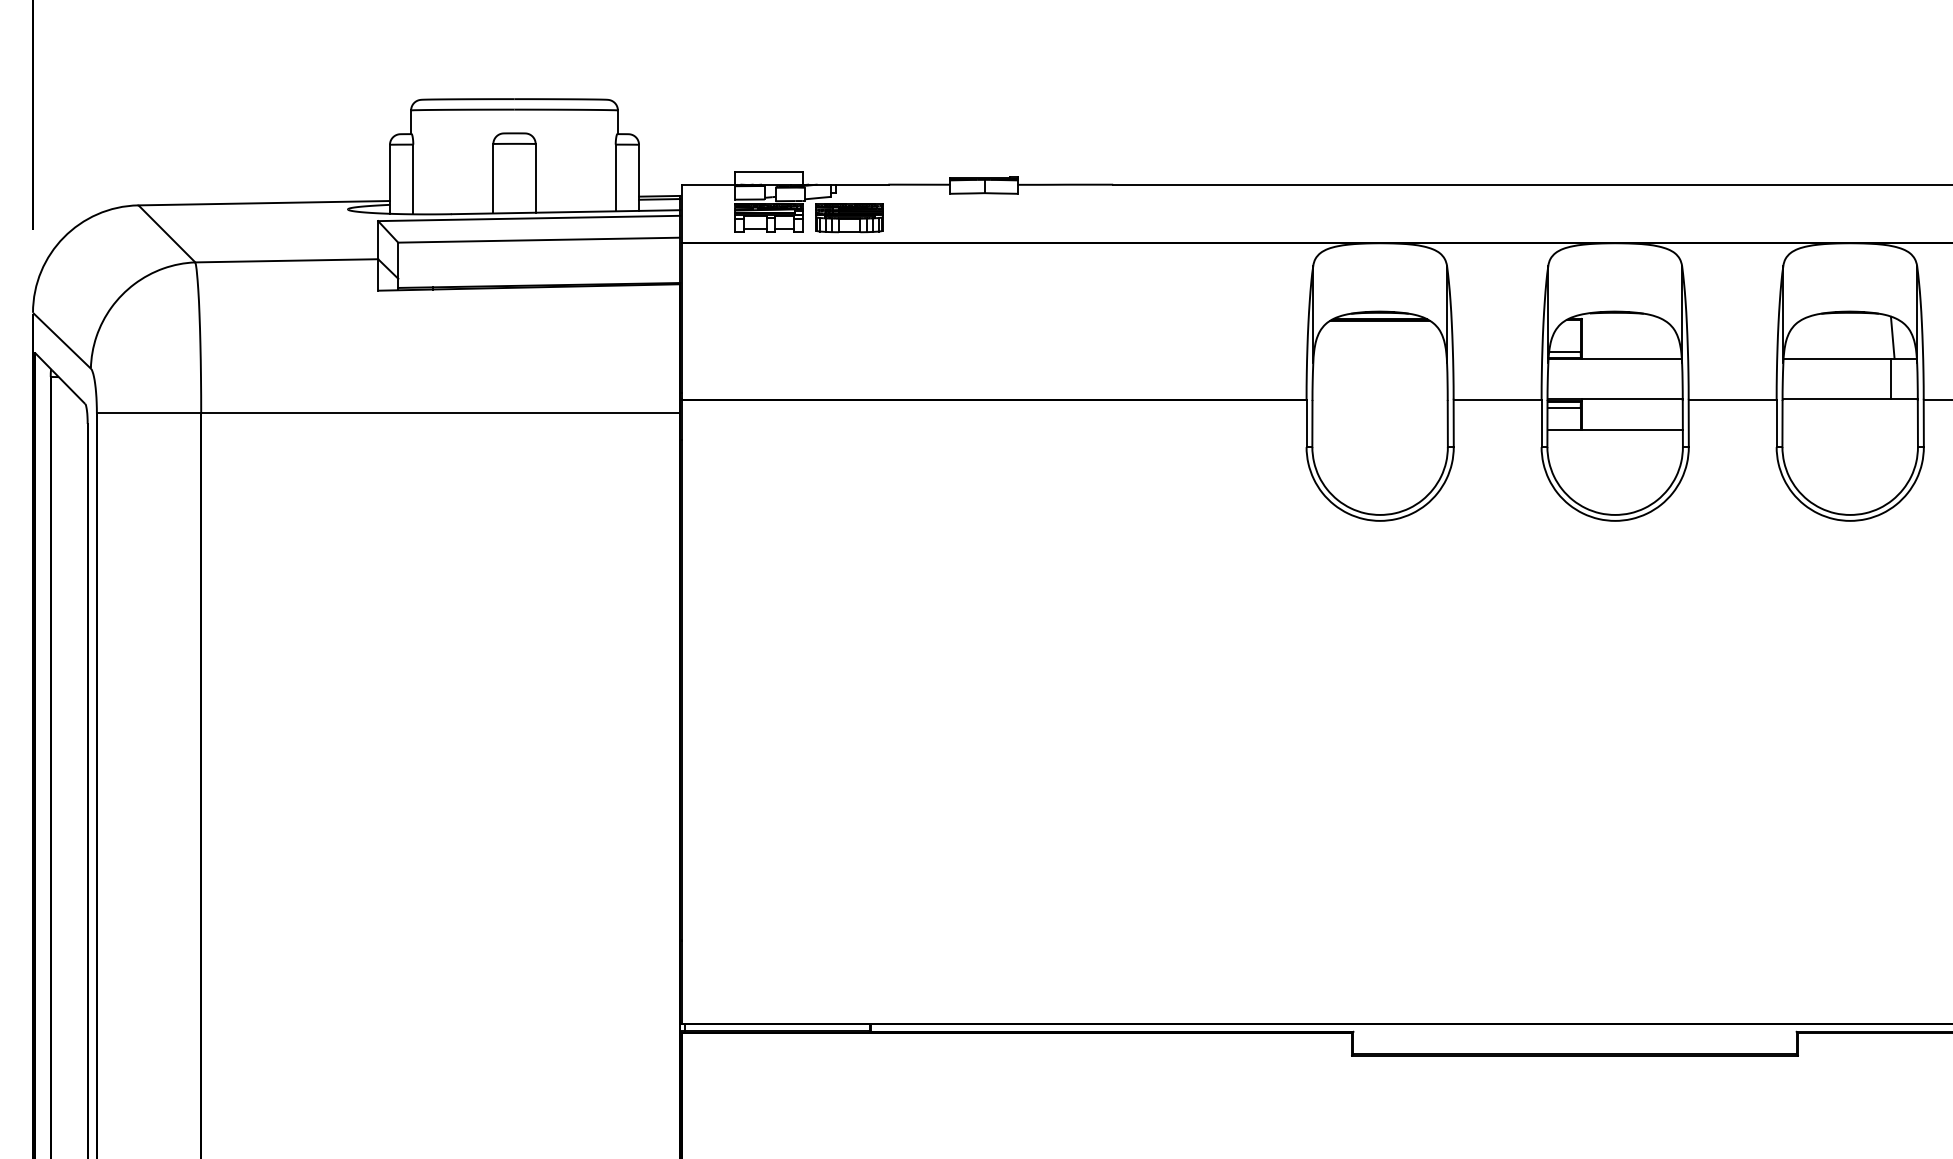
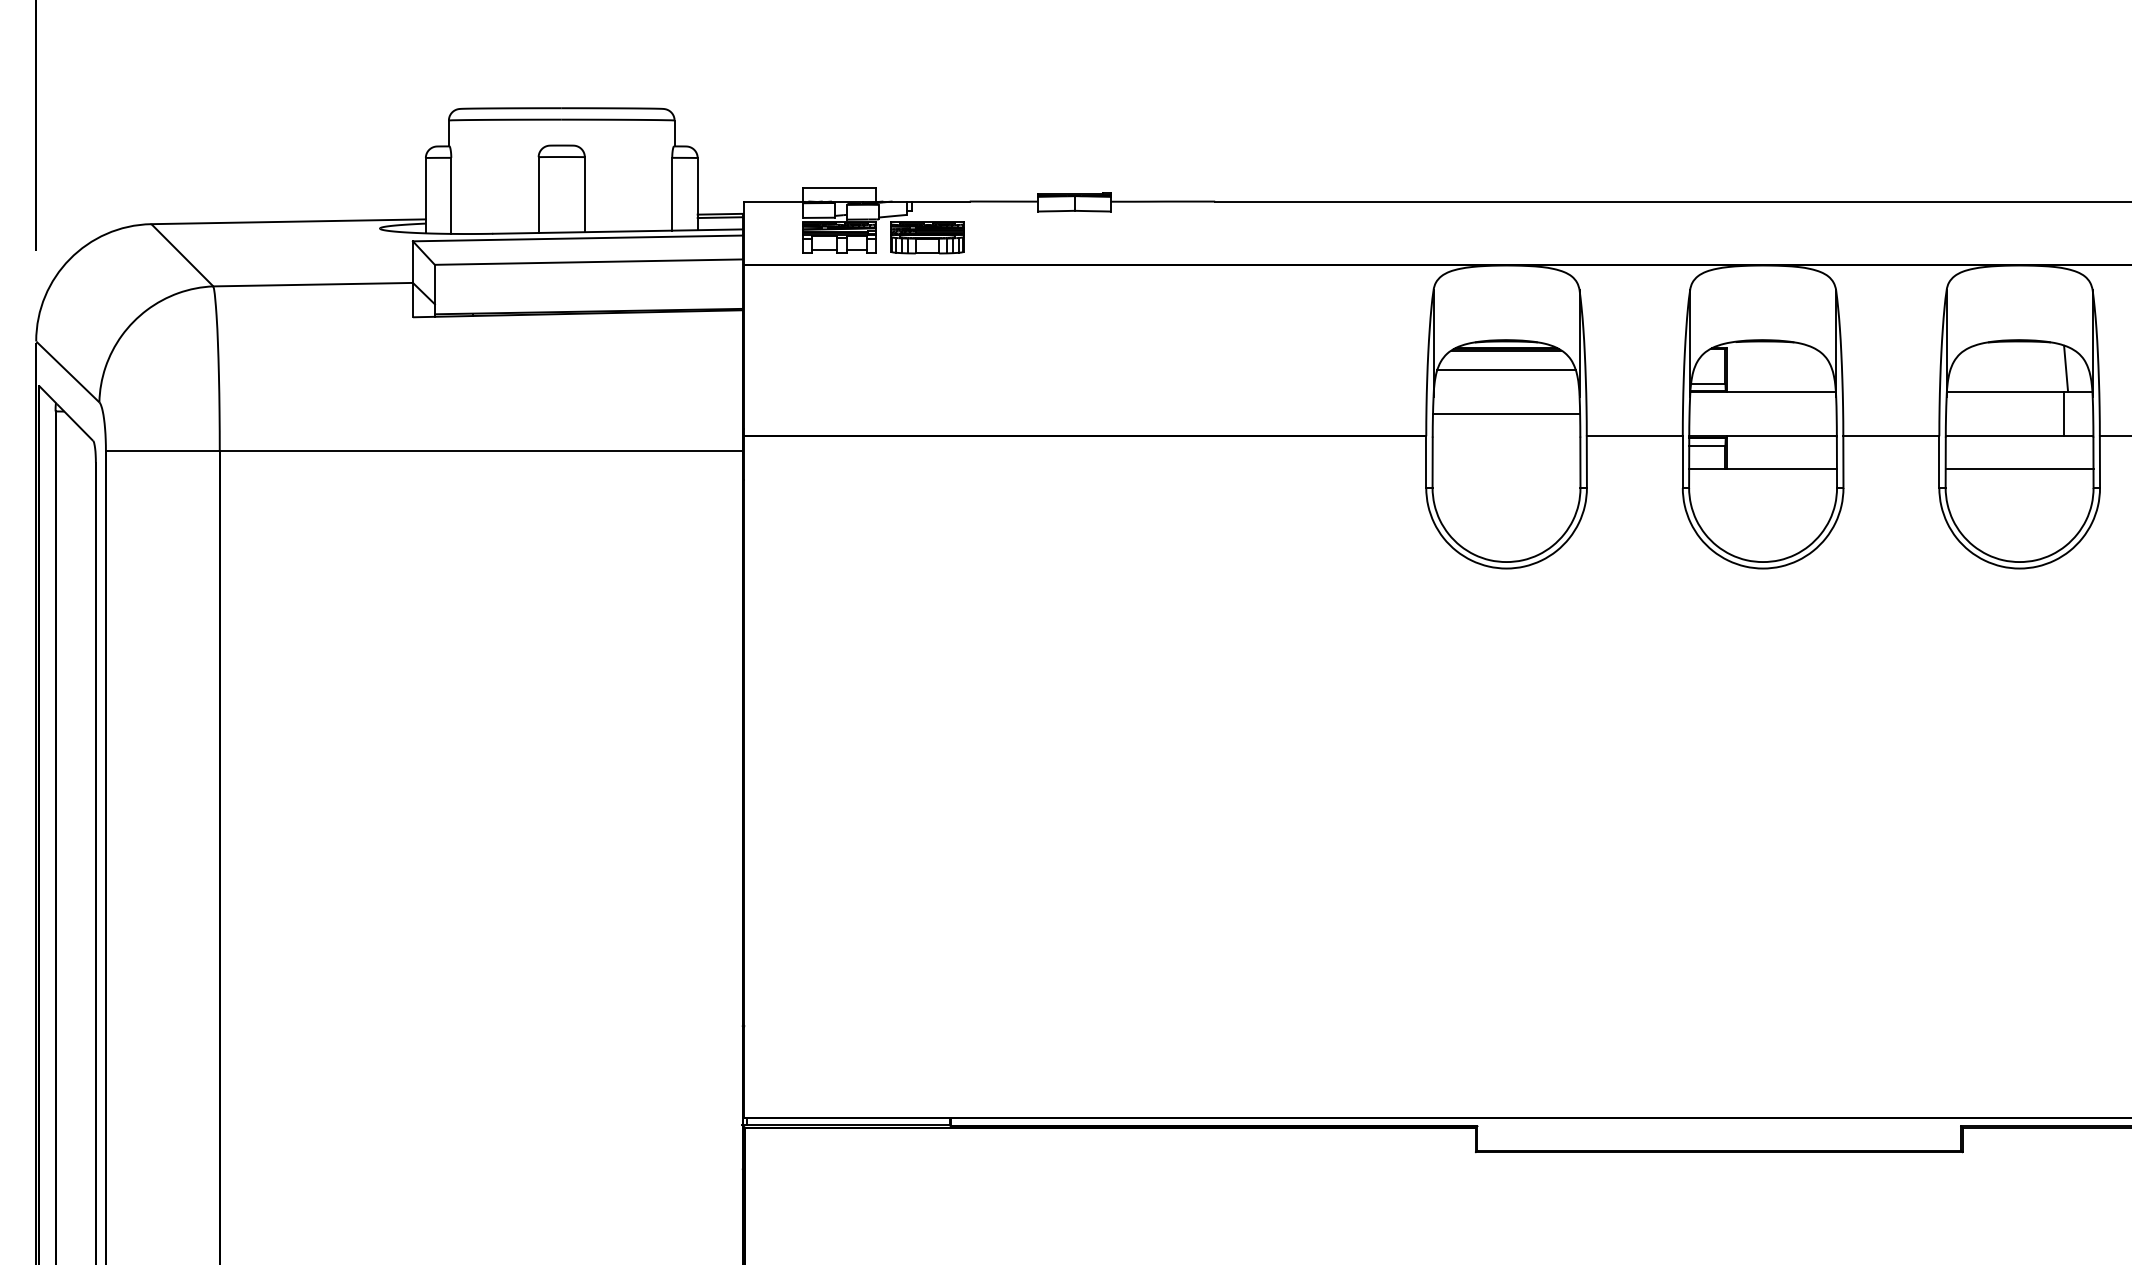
line: (1380, 339) -> (1506, 370), added
line: (1380, 379) -> (1506, 414), added
line: (1850, 429) -> (2019, 468), added

